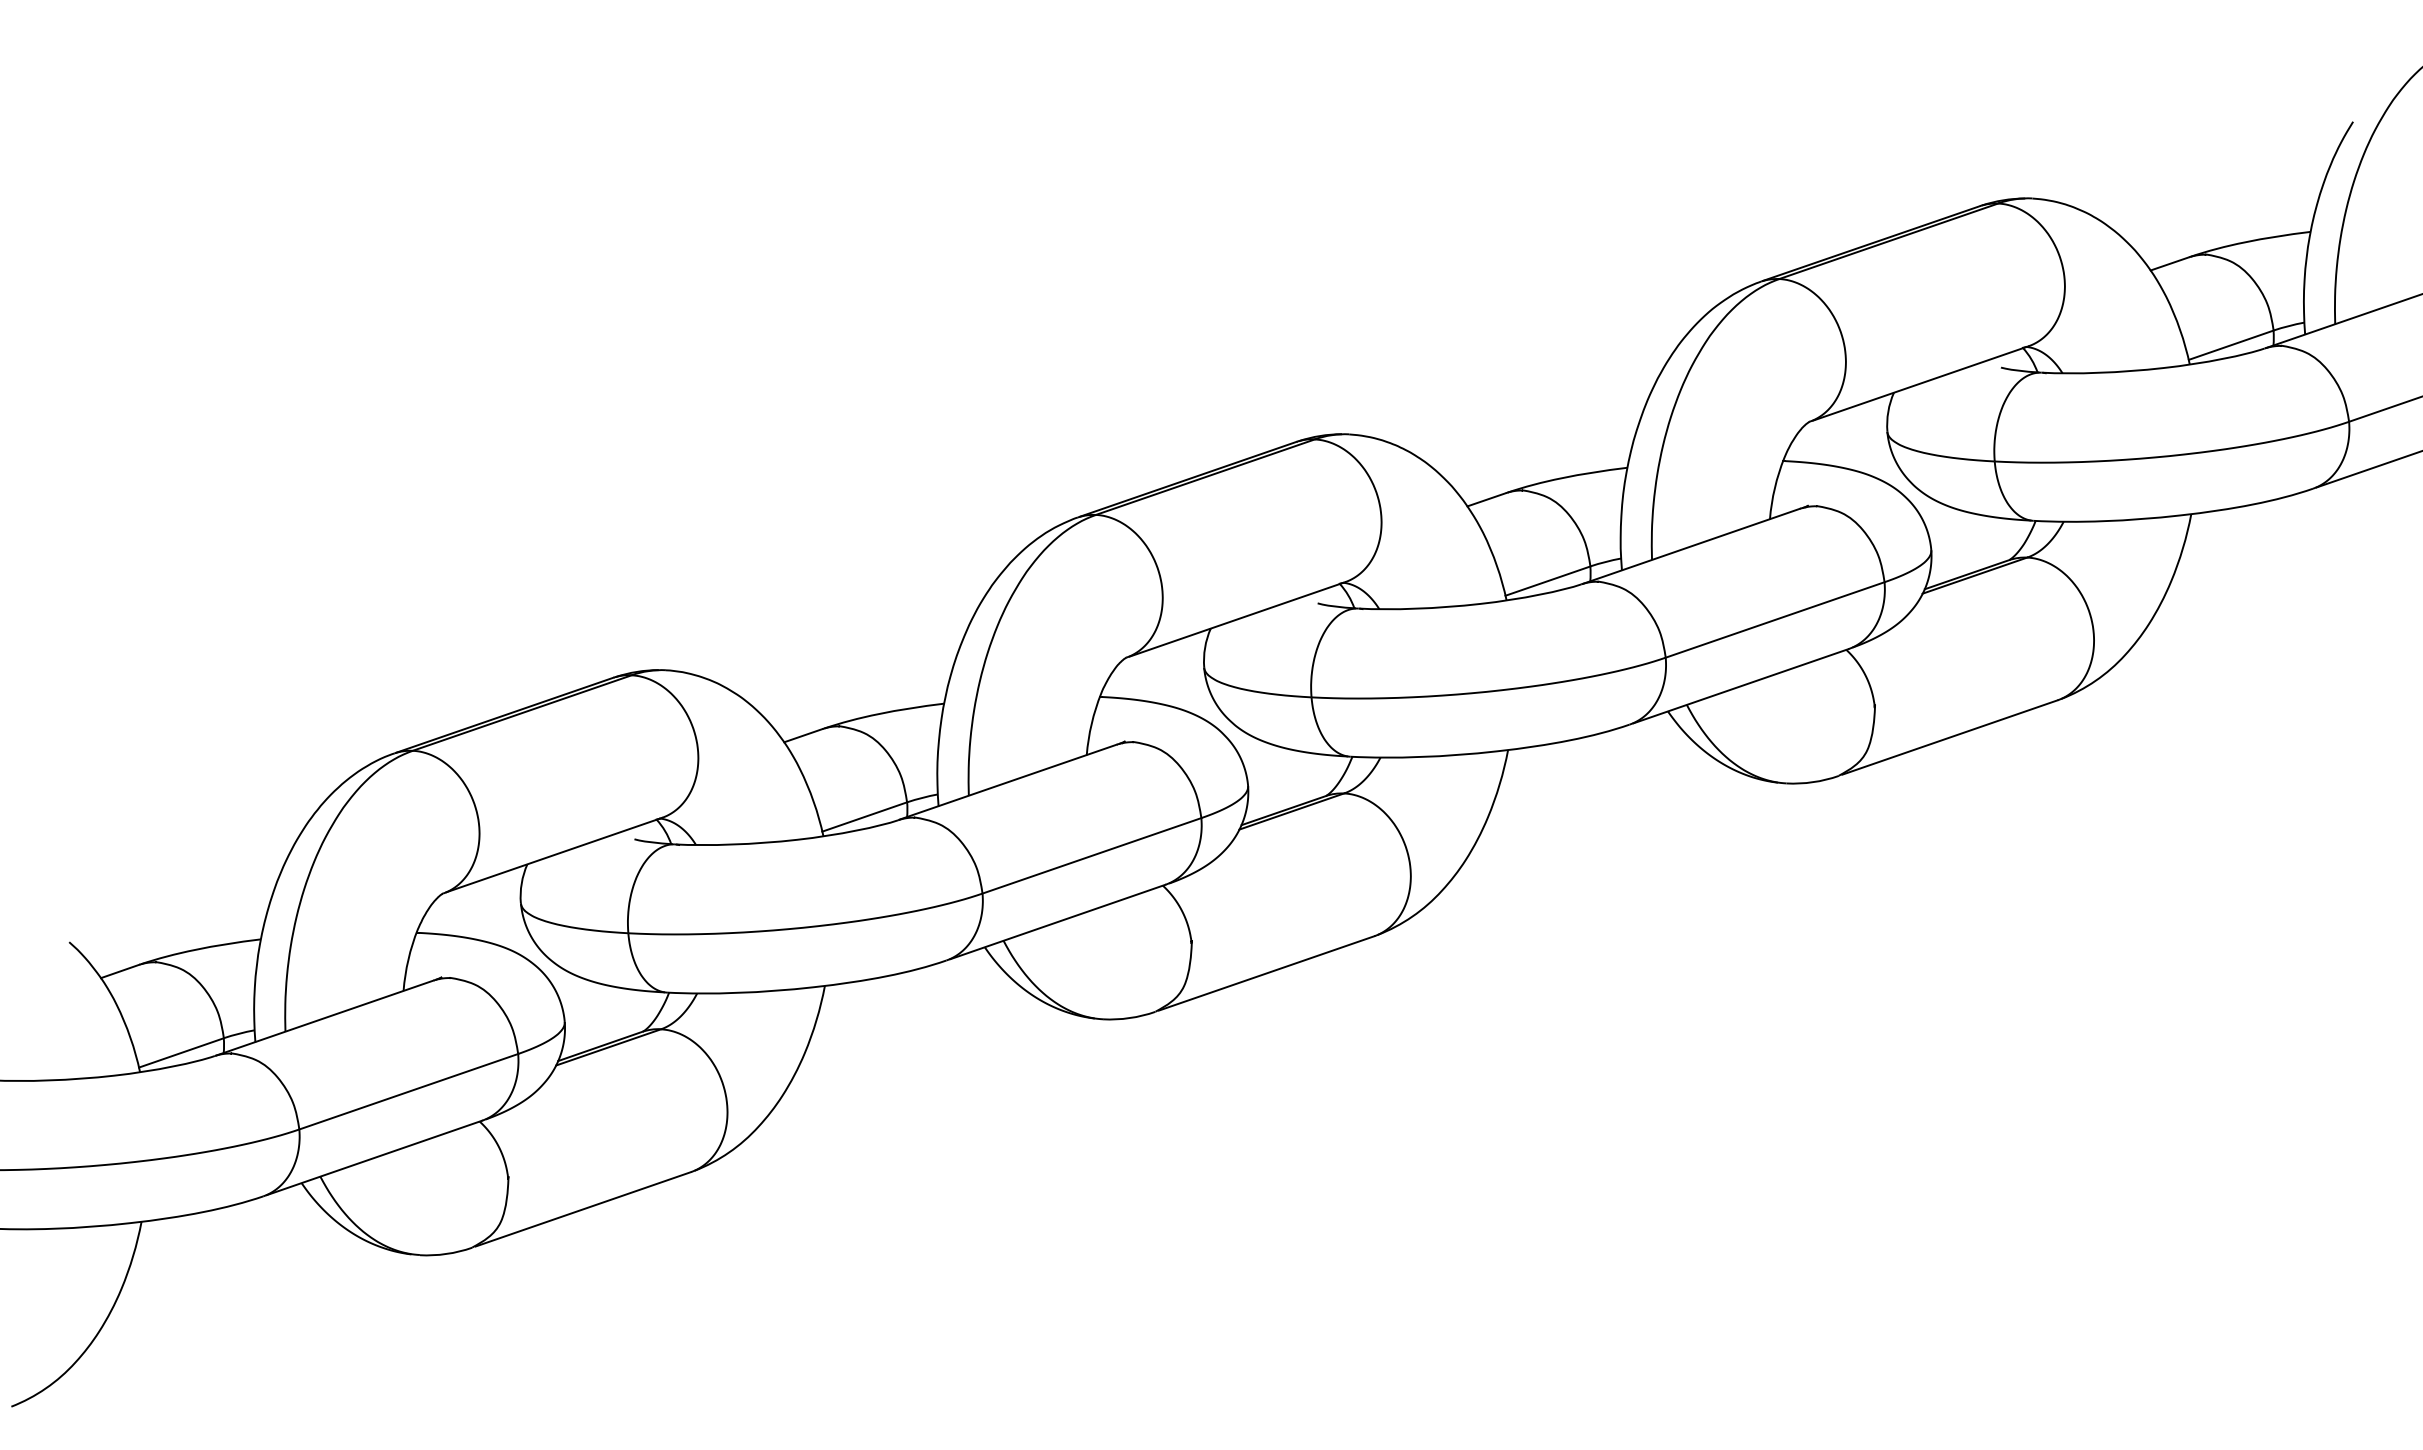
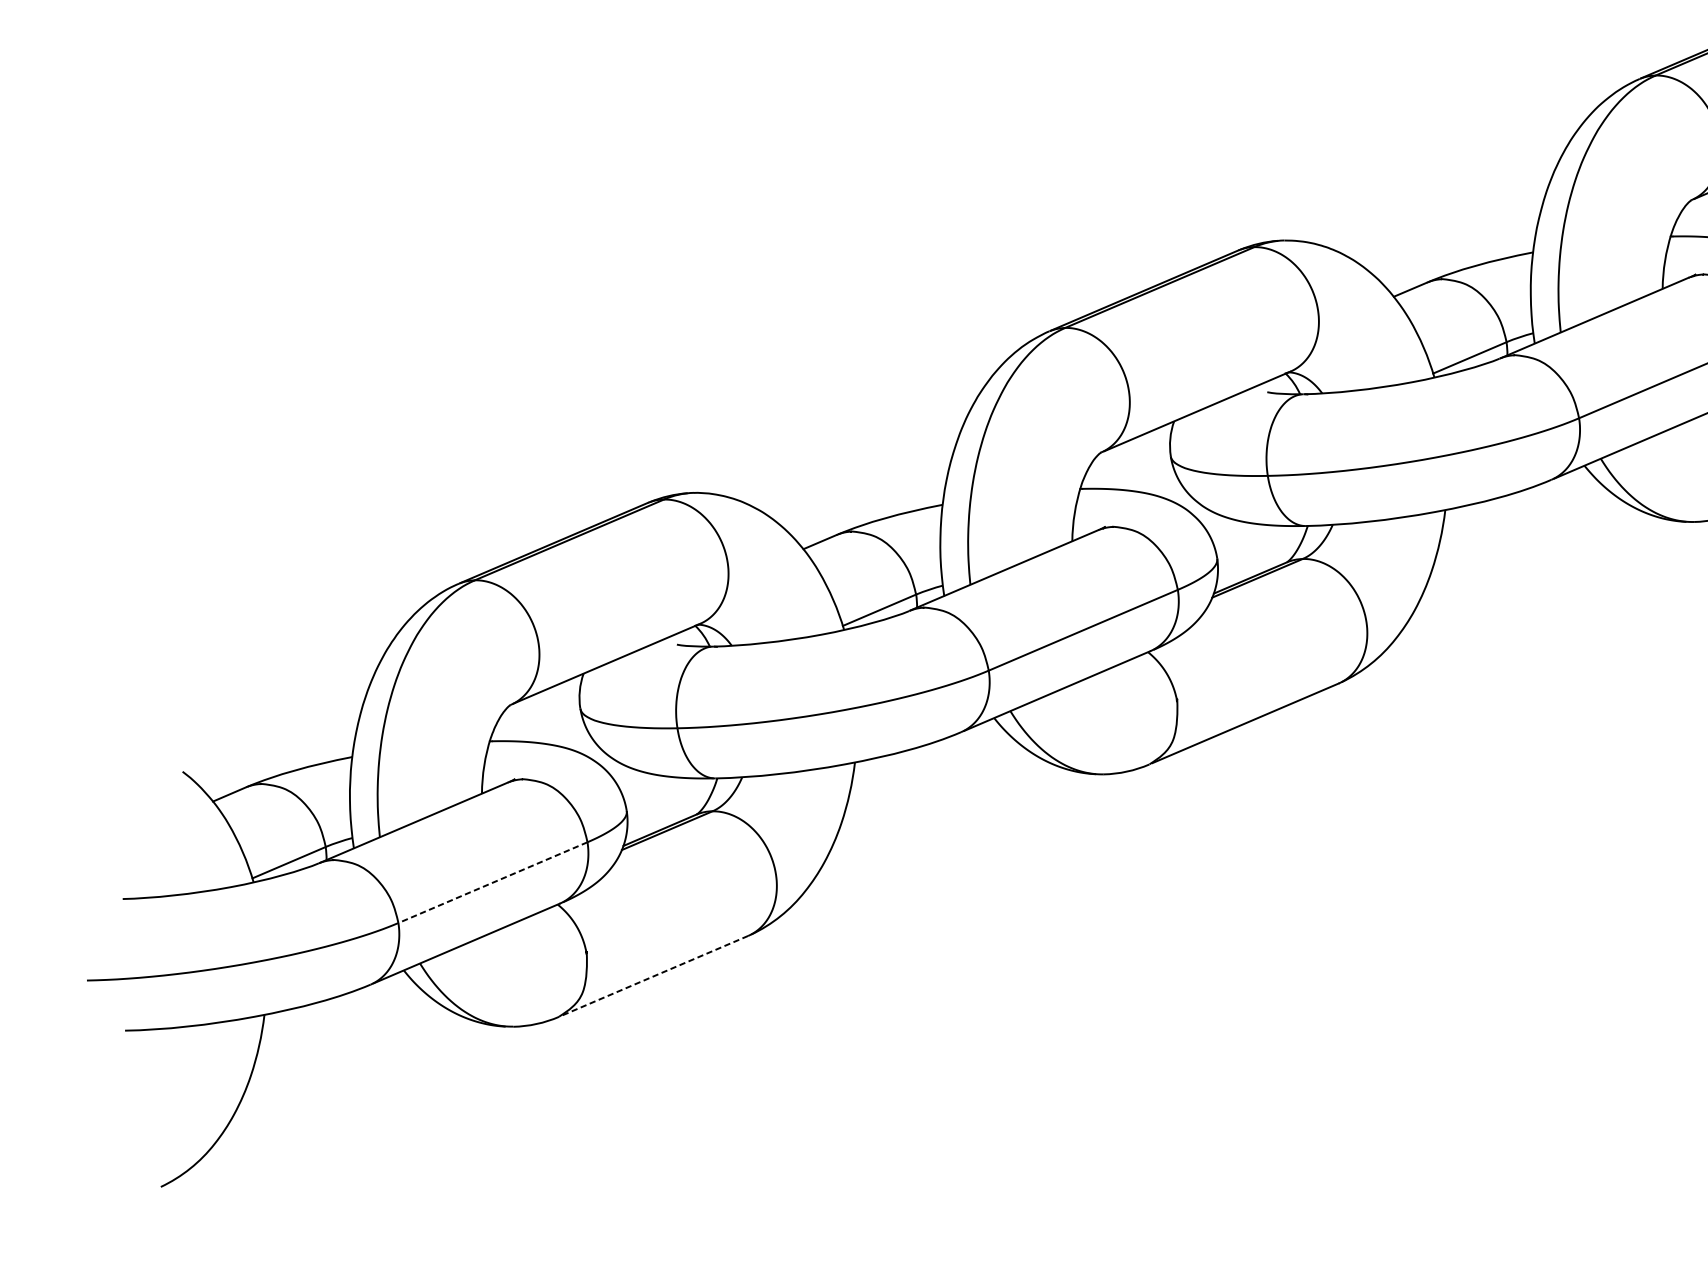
line: (408, 1091) -> (492, 882), solid -> dashed
line: (583, 1209) -> (655, 975), solid -> dashed

